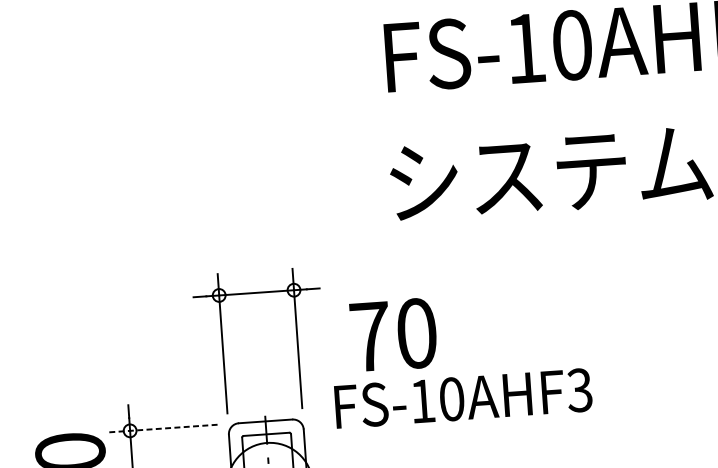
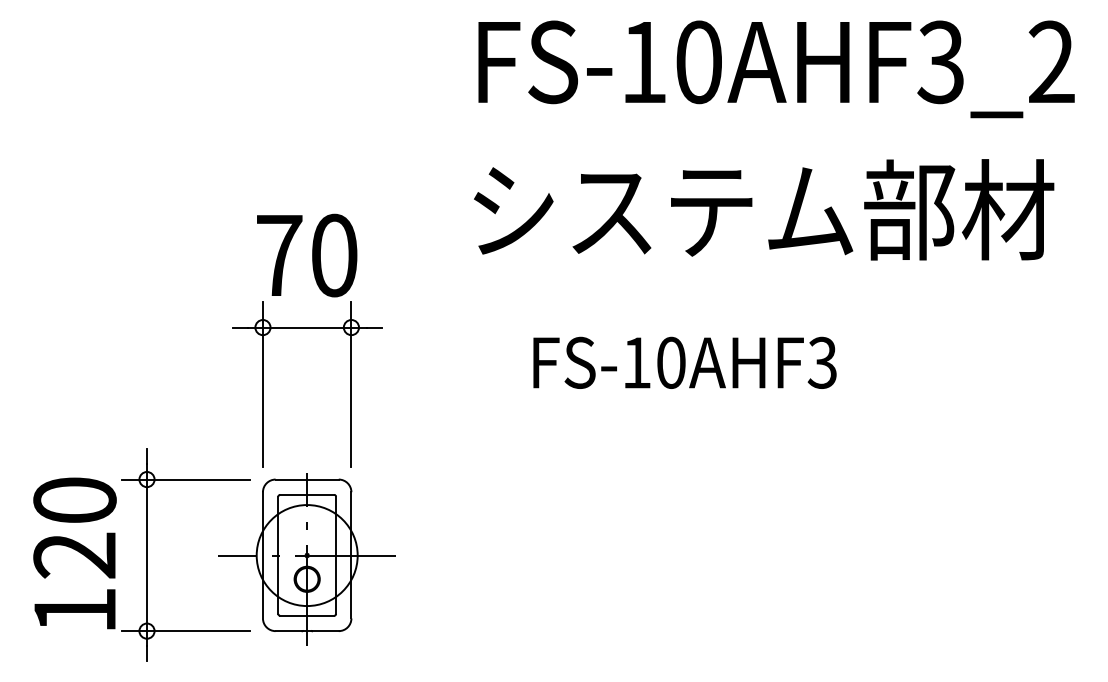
text: (394, 335) -> (307, 255), moved
text: (463, 398) -> (684, 362), moved
line: (162, 428) -> (185, 479), dashed -> solid

